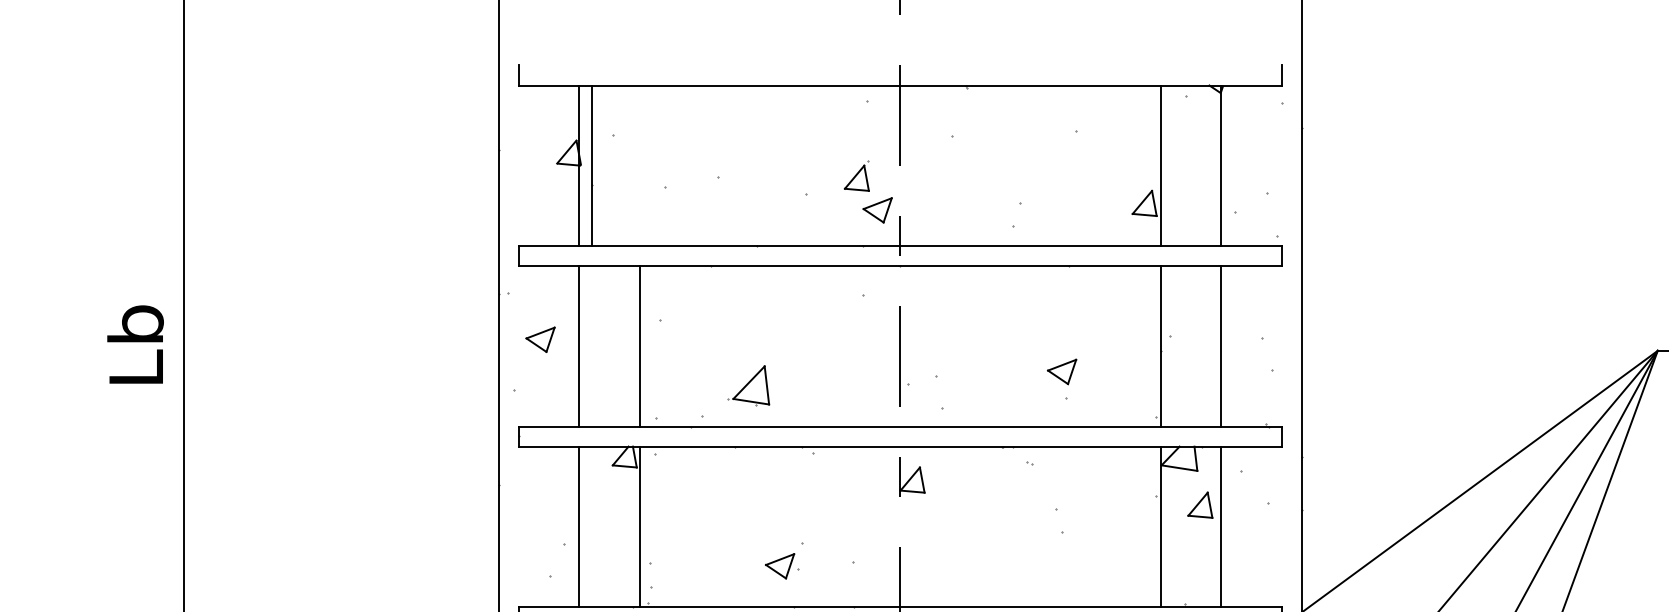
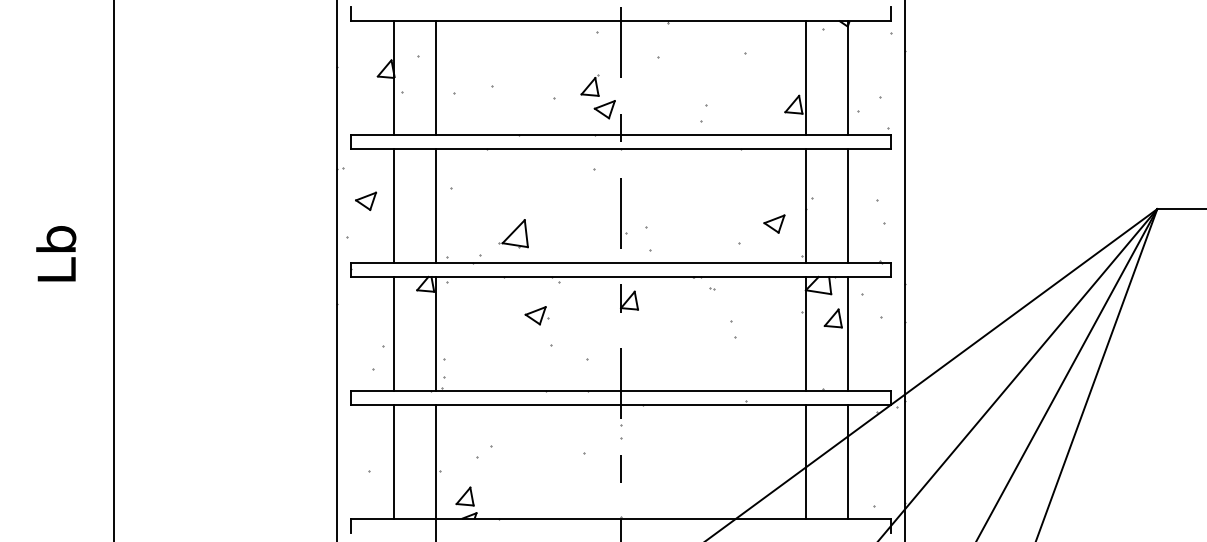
line: (592, 164) -> (436, 77), moved
text: (135, 344) -> (56, 253), moved
part: (1062, 371) -> (774, 223), moved
part: (781, 565) -> (536, 315), moved

